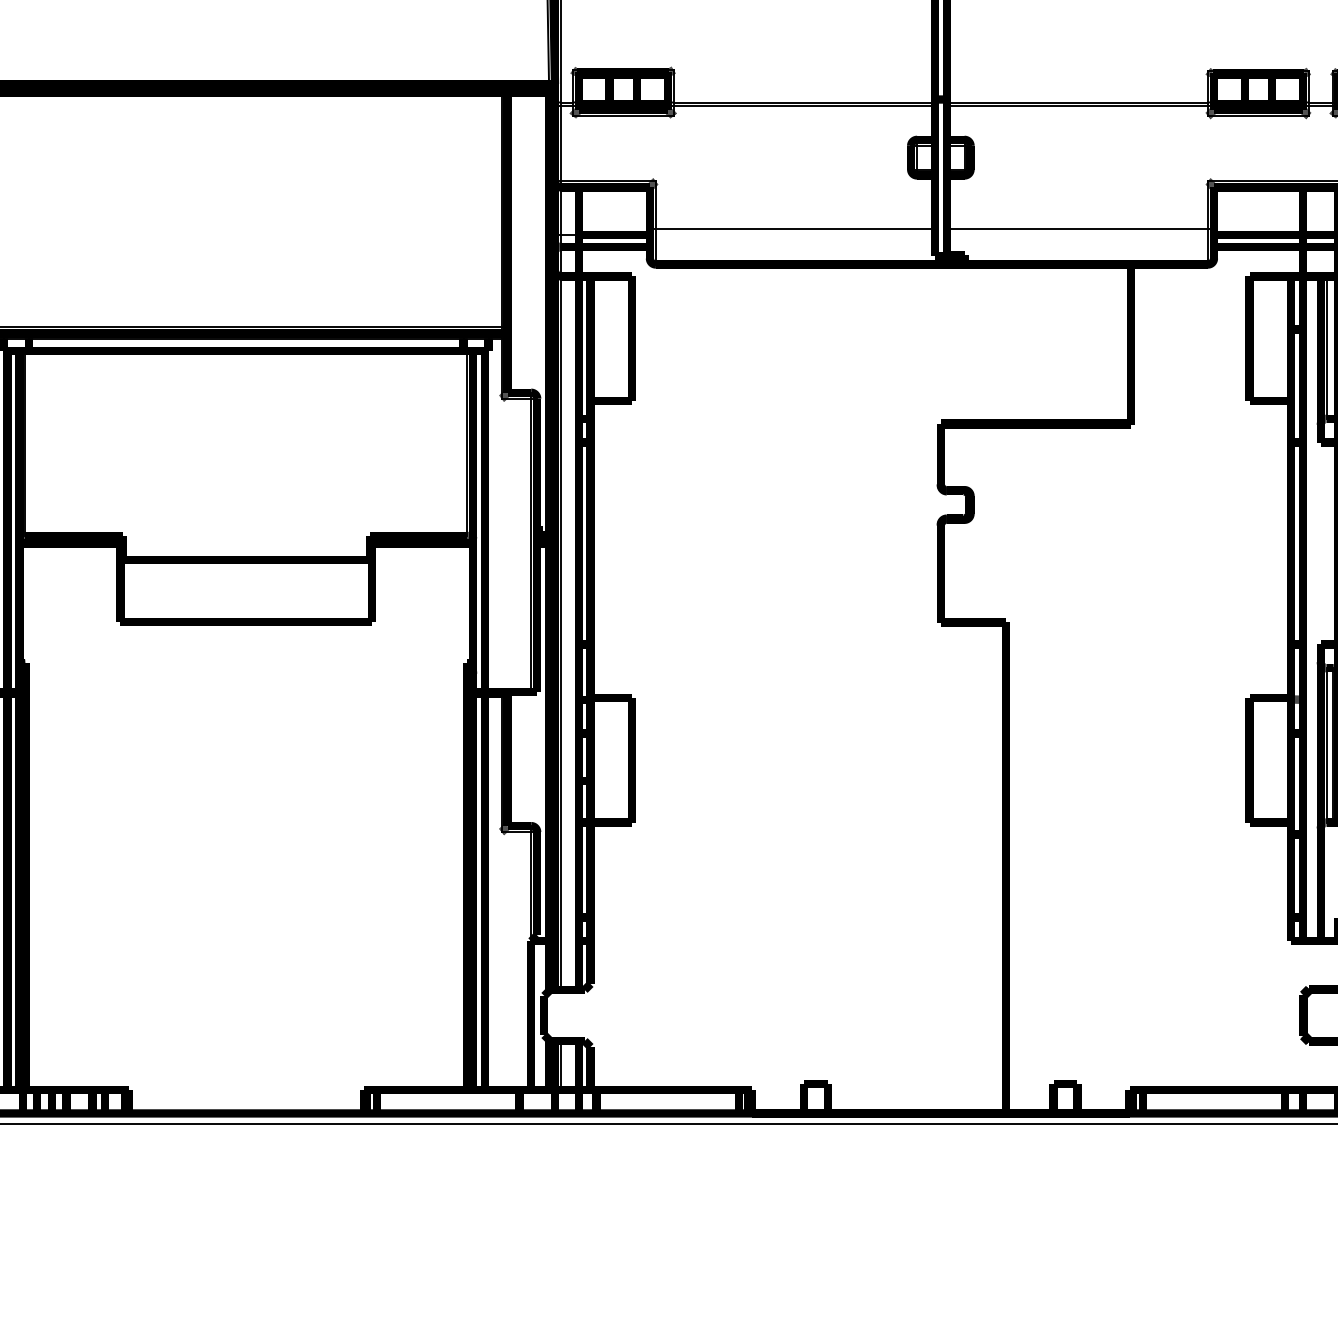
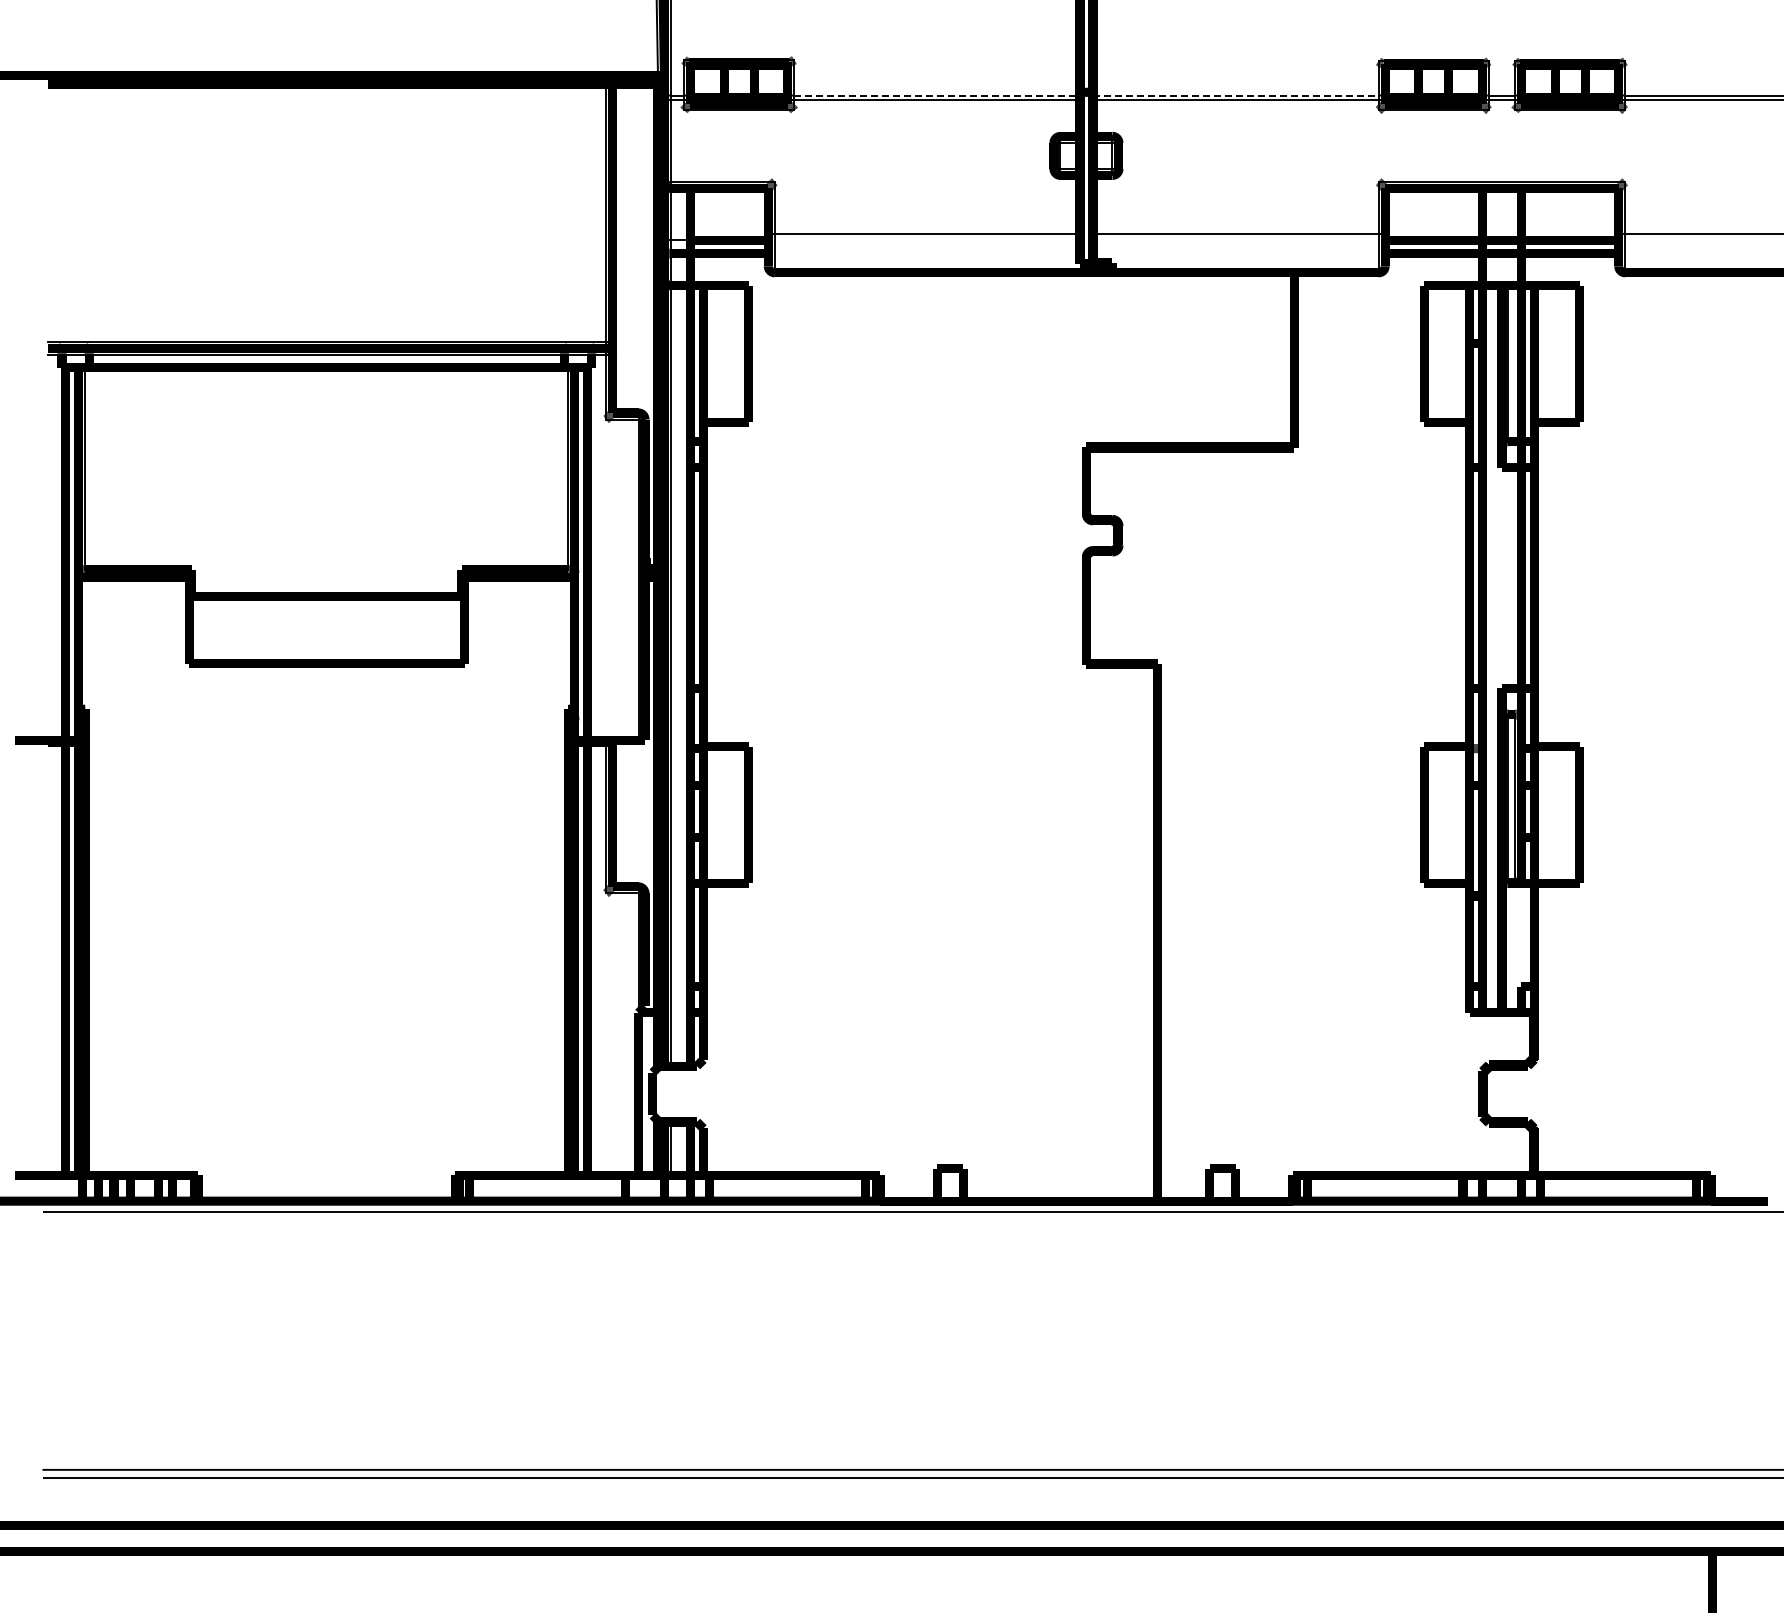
line: (804, 102) -> (937, 95), solid -> dashed
line: (1077, 102) -> (1235, 95), solid -> dashed

